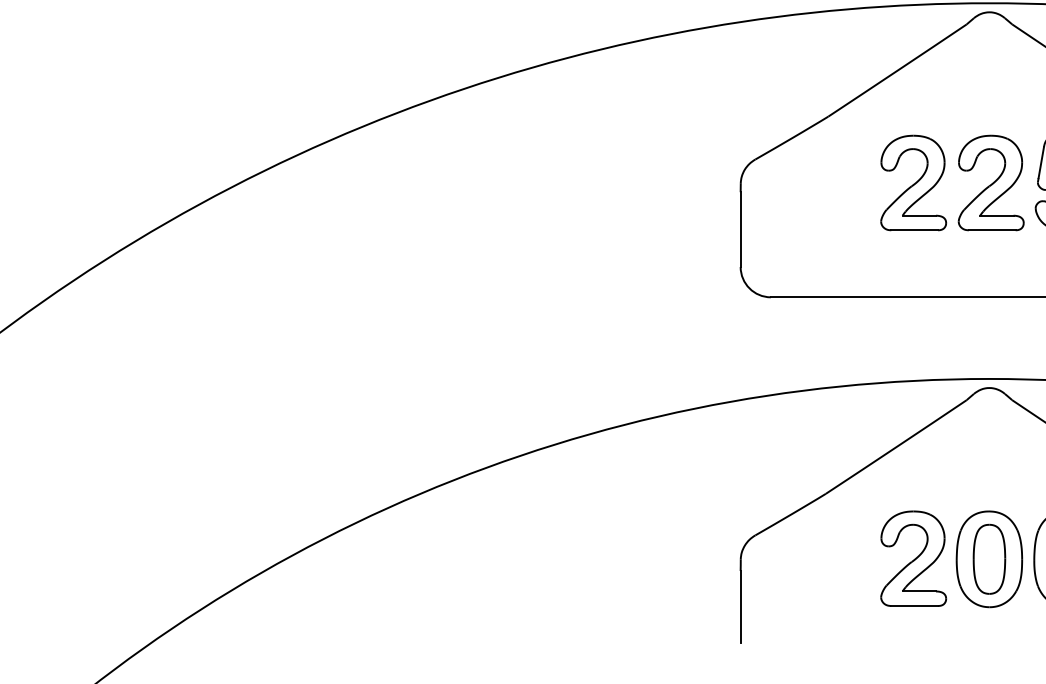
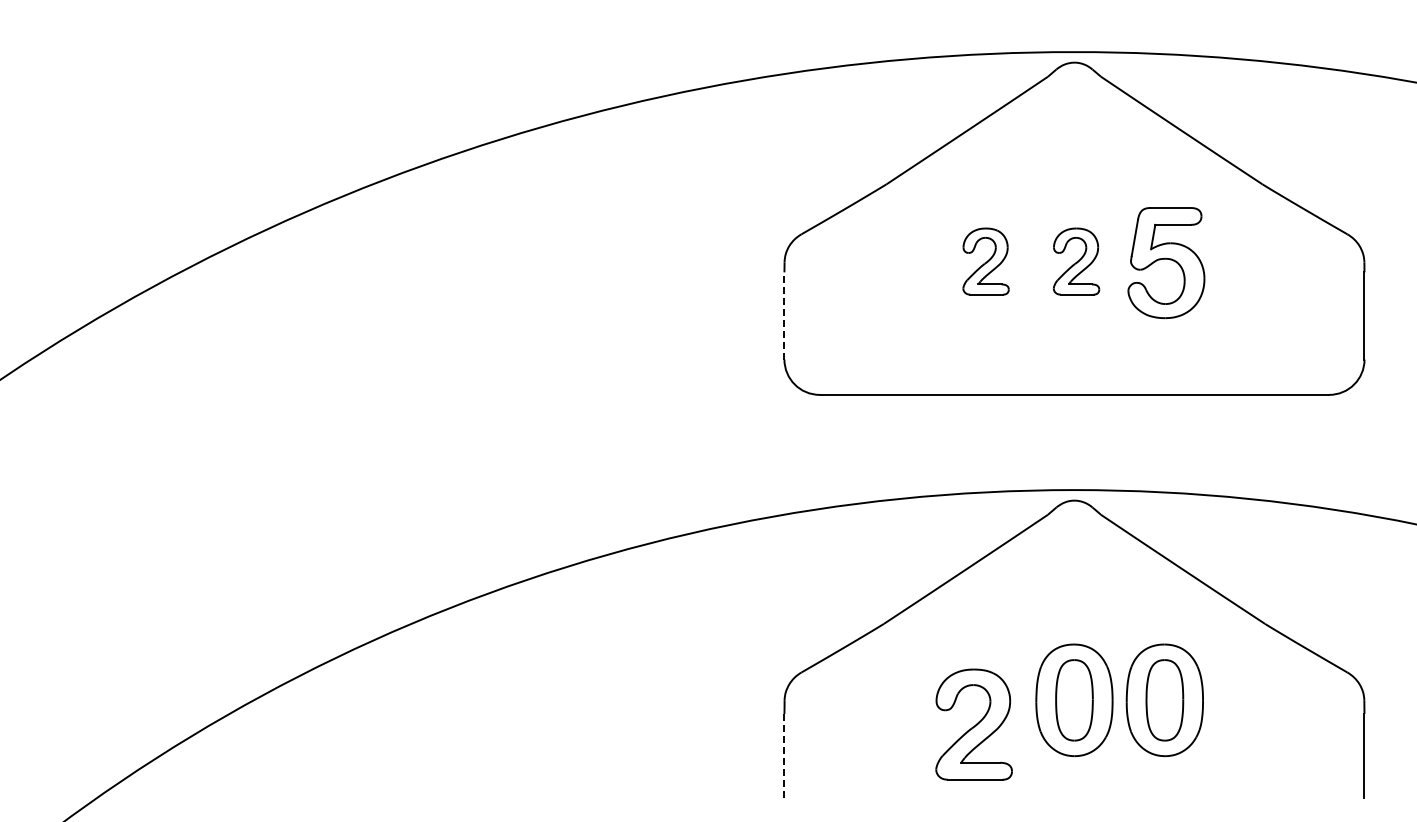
part: (913, 182) -> (985, 261), size x0.6
part: (991, 182) -> (1076, 261), size x0.6
line: (740, 229) -> (784, 315), solid -> dashed
part: (913, 558) -> (973, 724), moved
line: (740, 606) -> (784, 755), solid -> dashed

